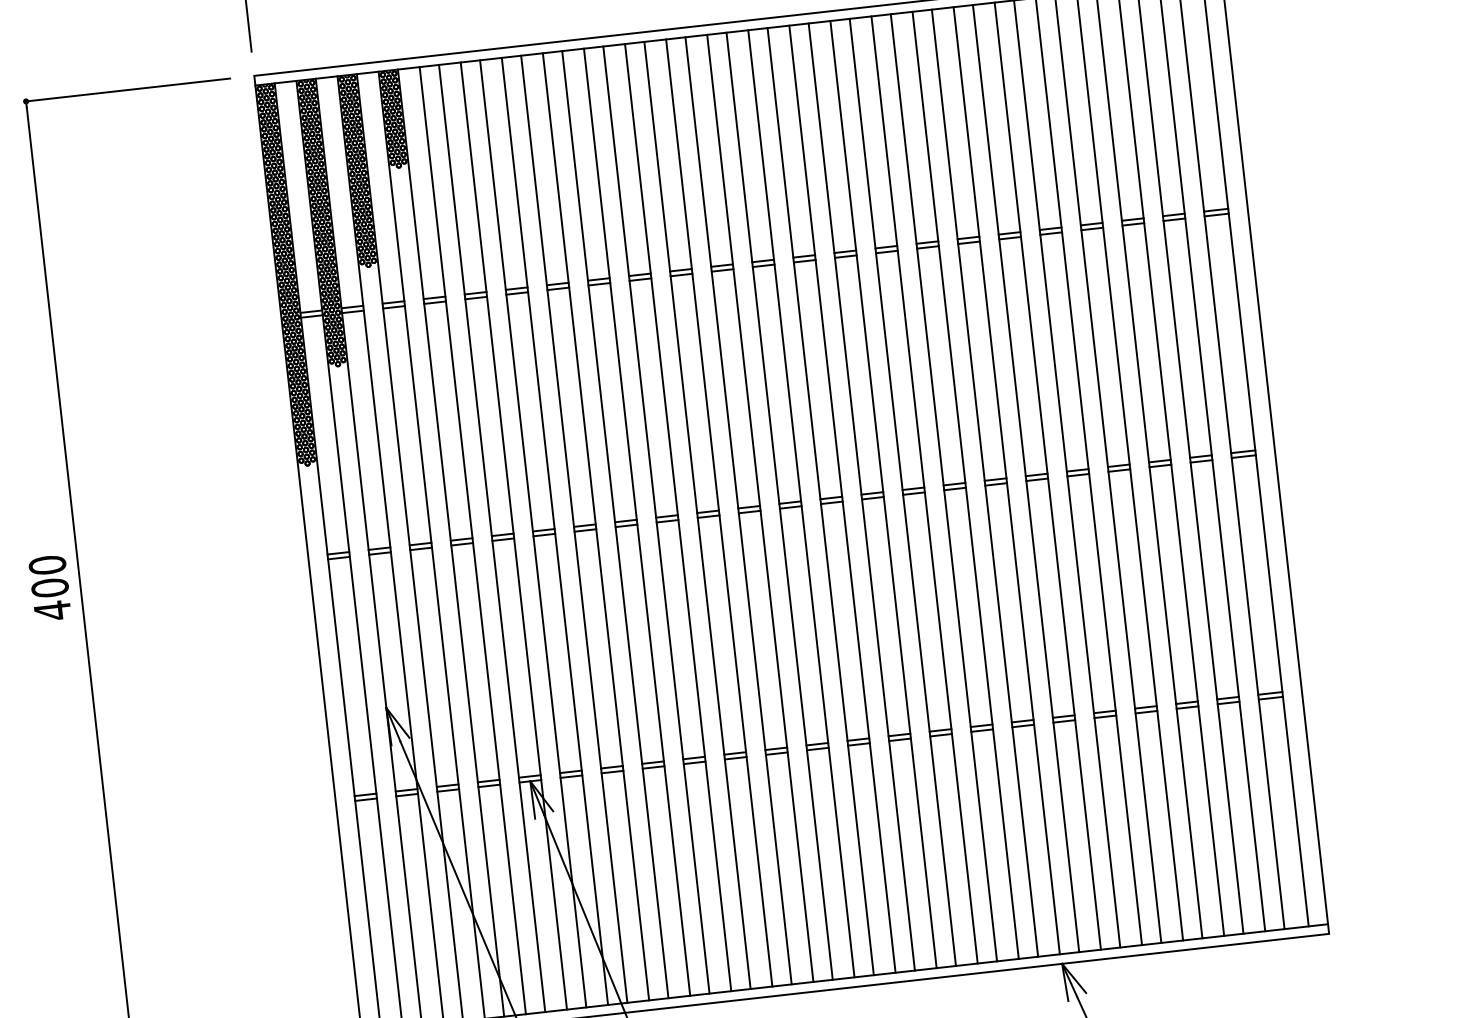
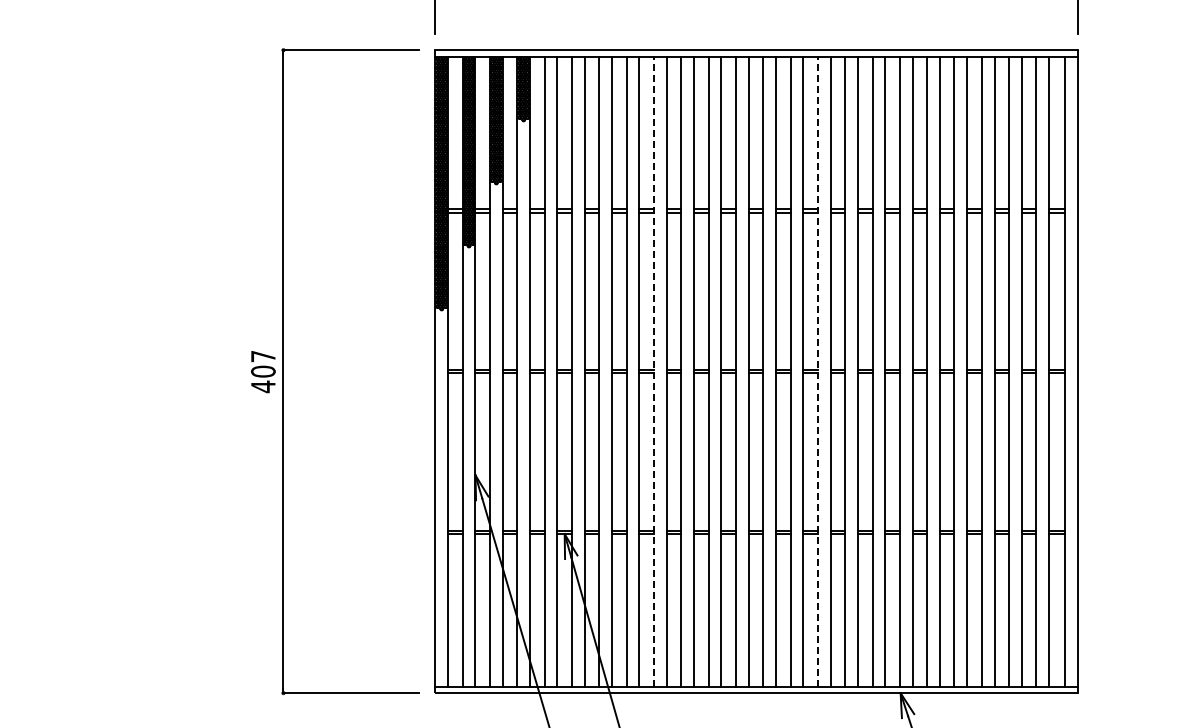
line: (882, 494) -> (817, 371), solid -> dashed
line: (636, 521) -> (653, 371), solid -> dashed
text: (47, 565) -> (263, 356), 400 -> 407

